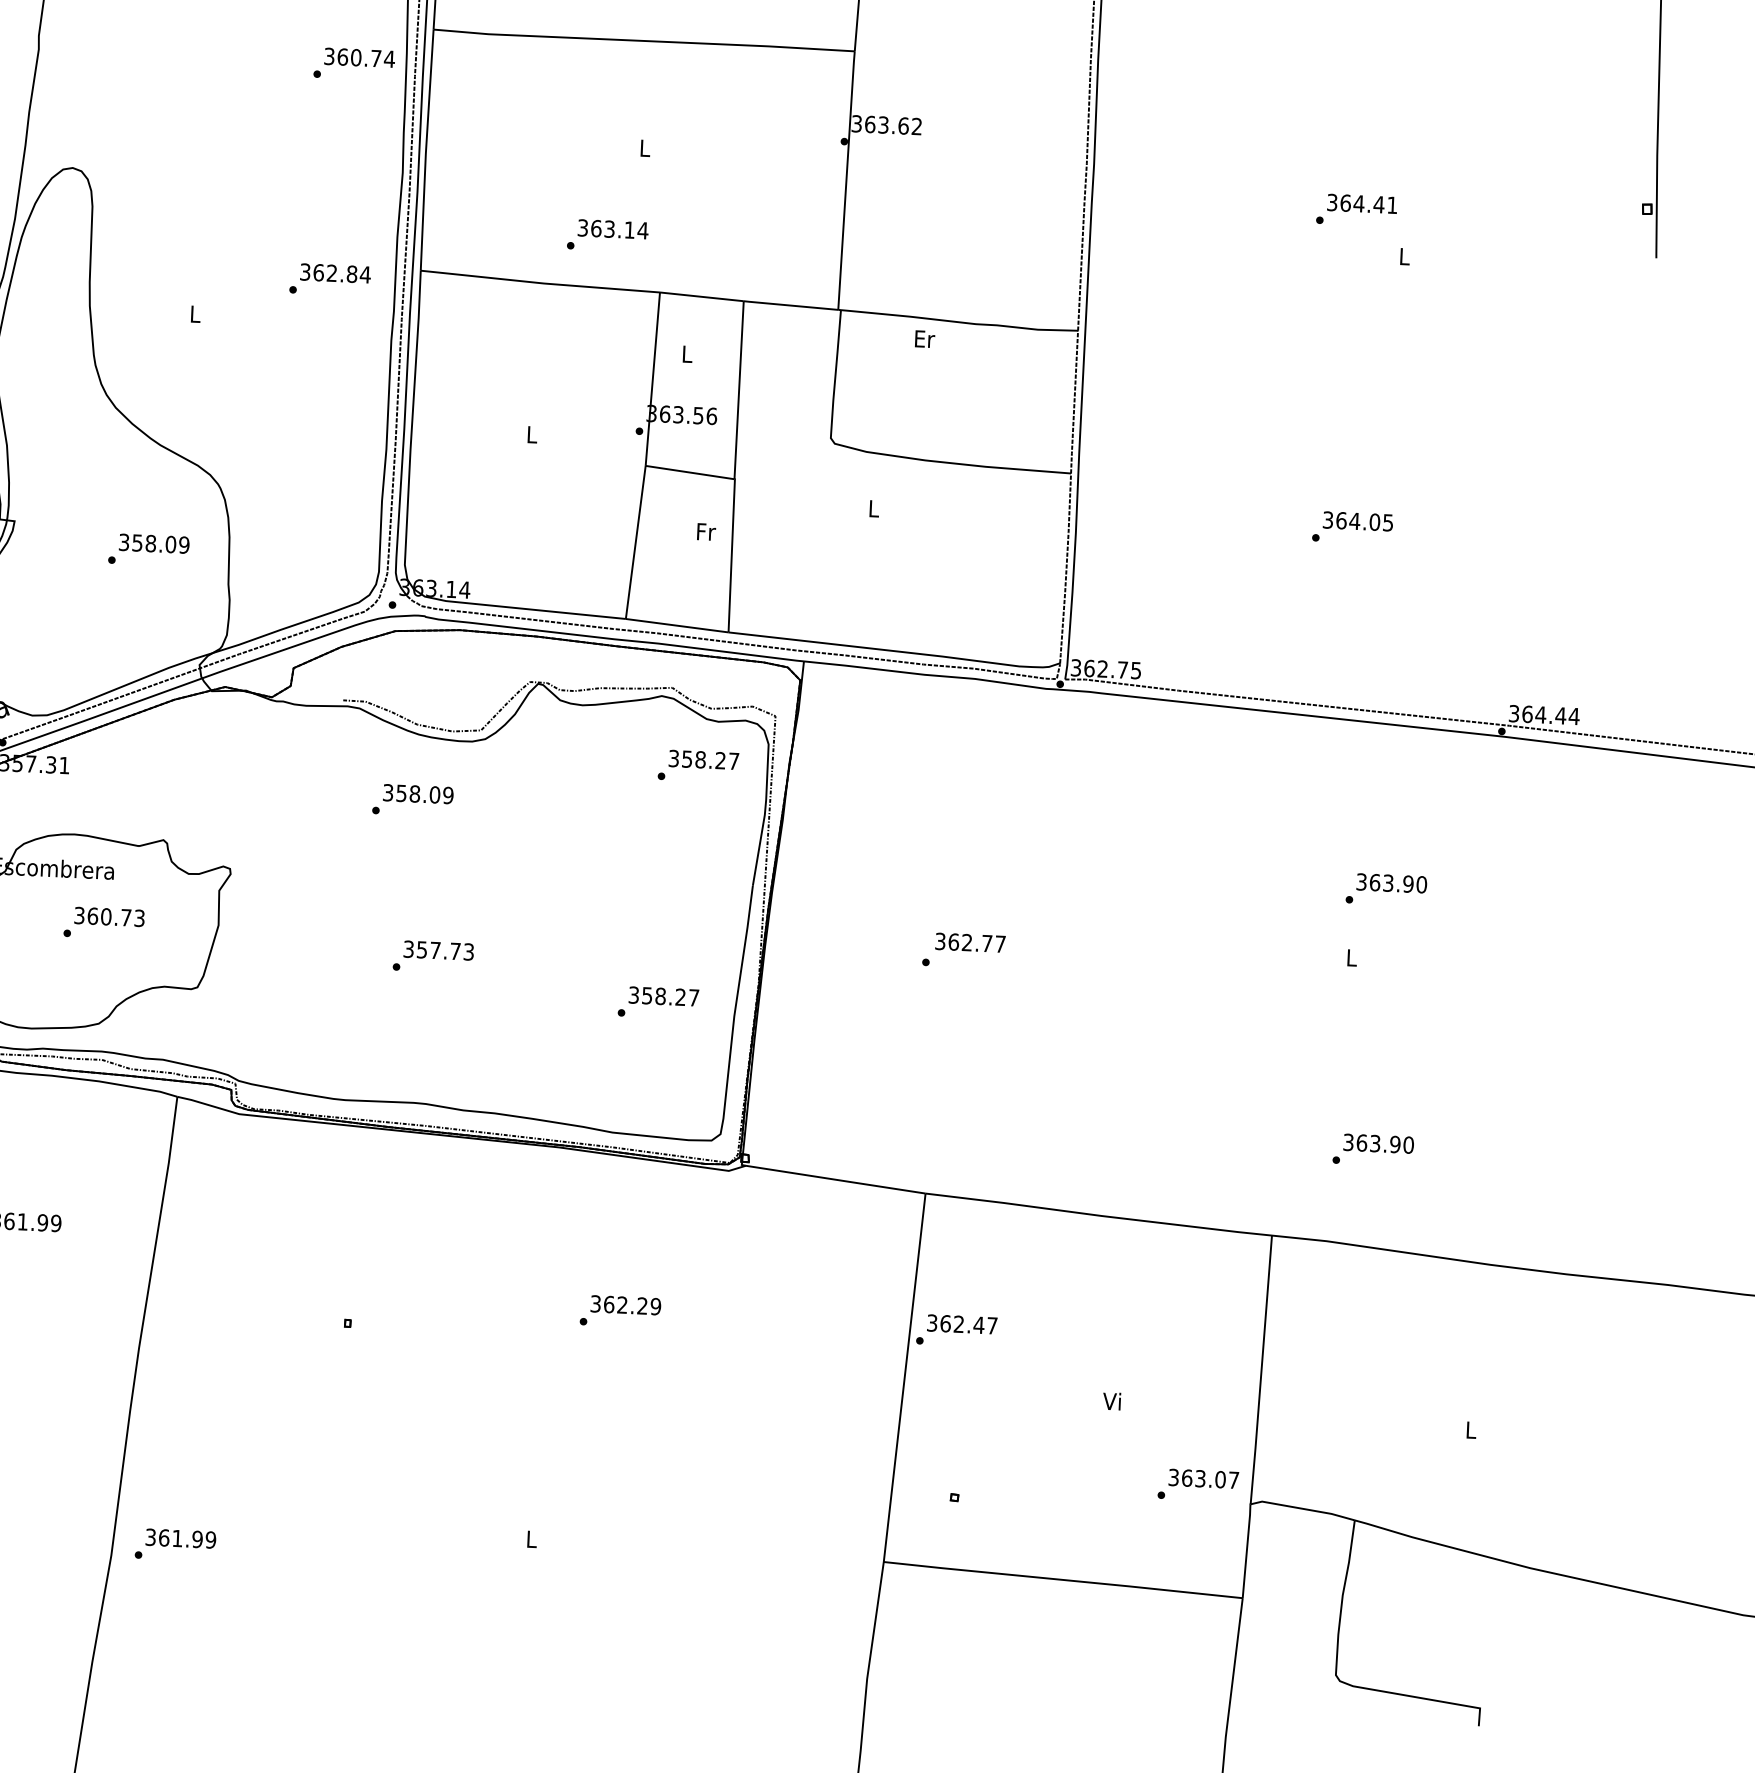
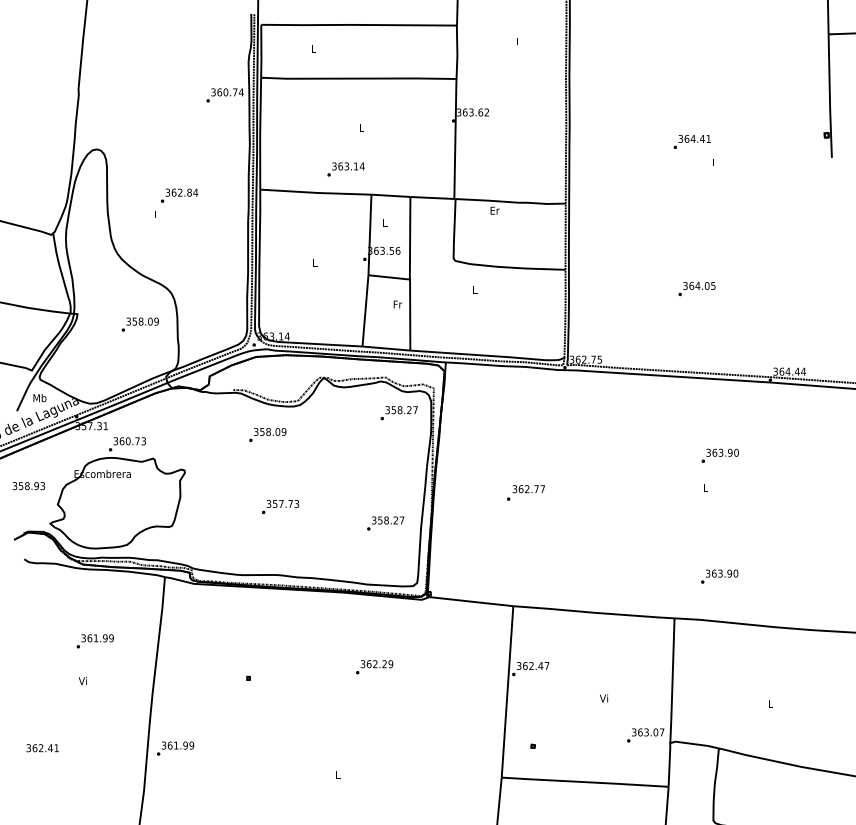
text: (330, 279) -> (179, 195), moved
text: (104, 923) -> (127, 444), moved
text: (175, 1544) -> (175, 748), moved

